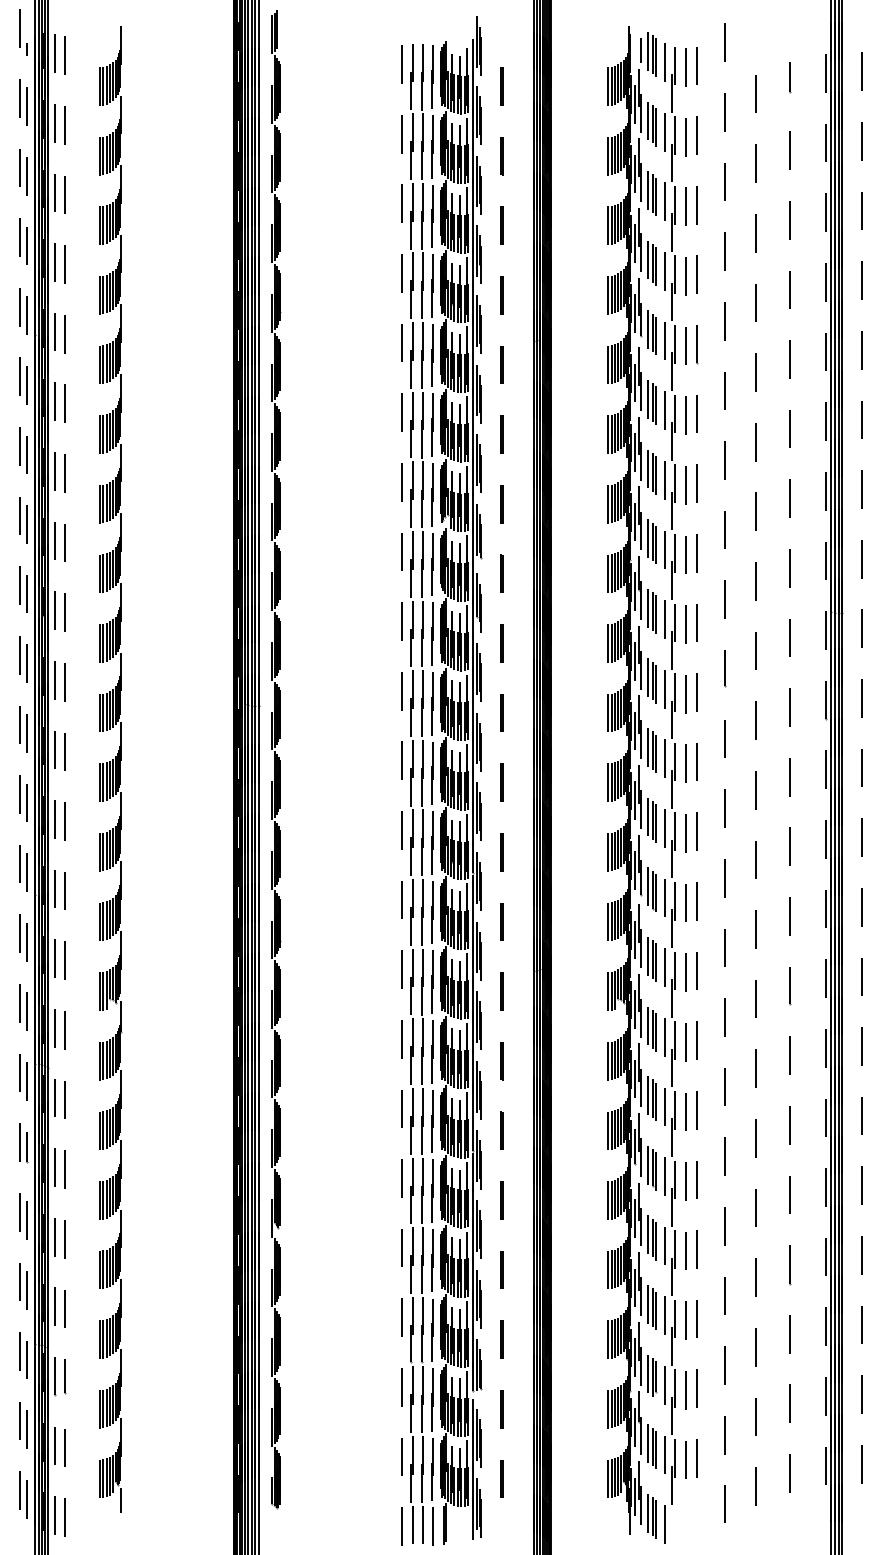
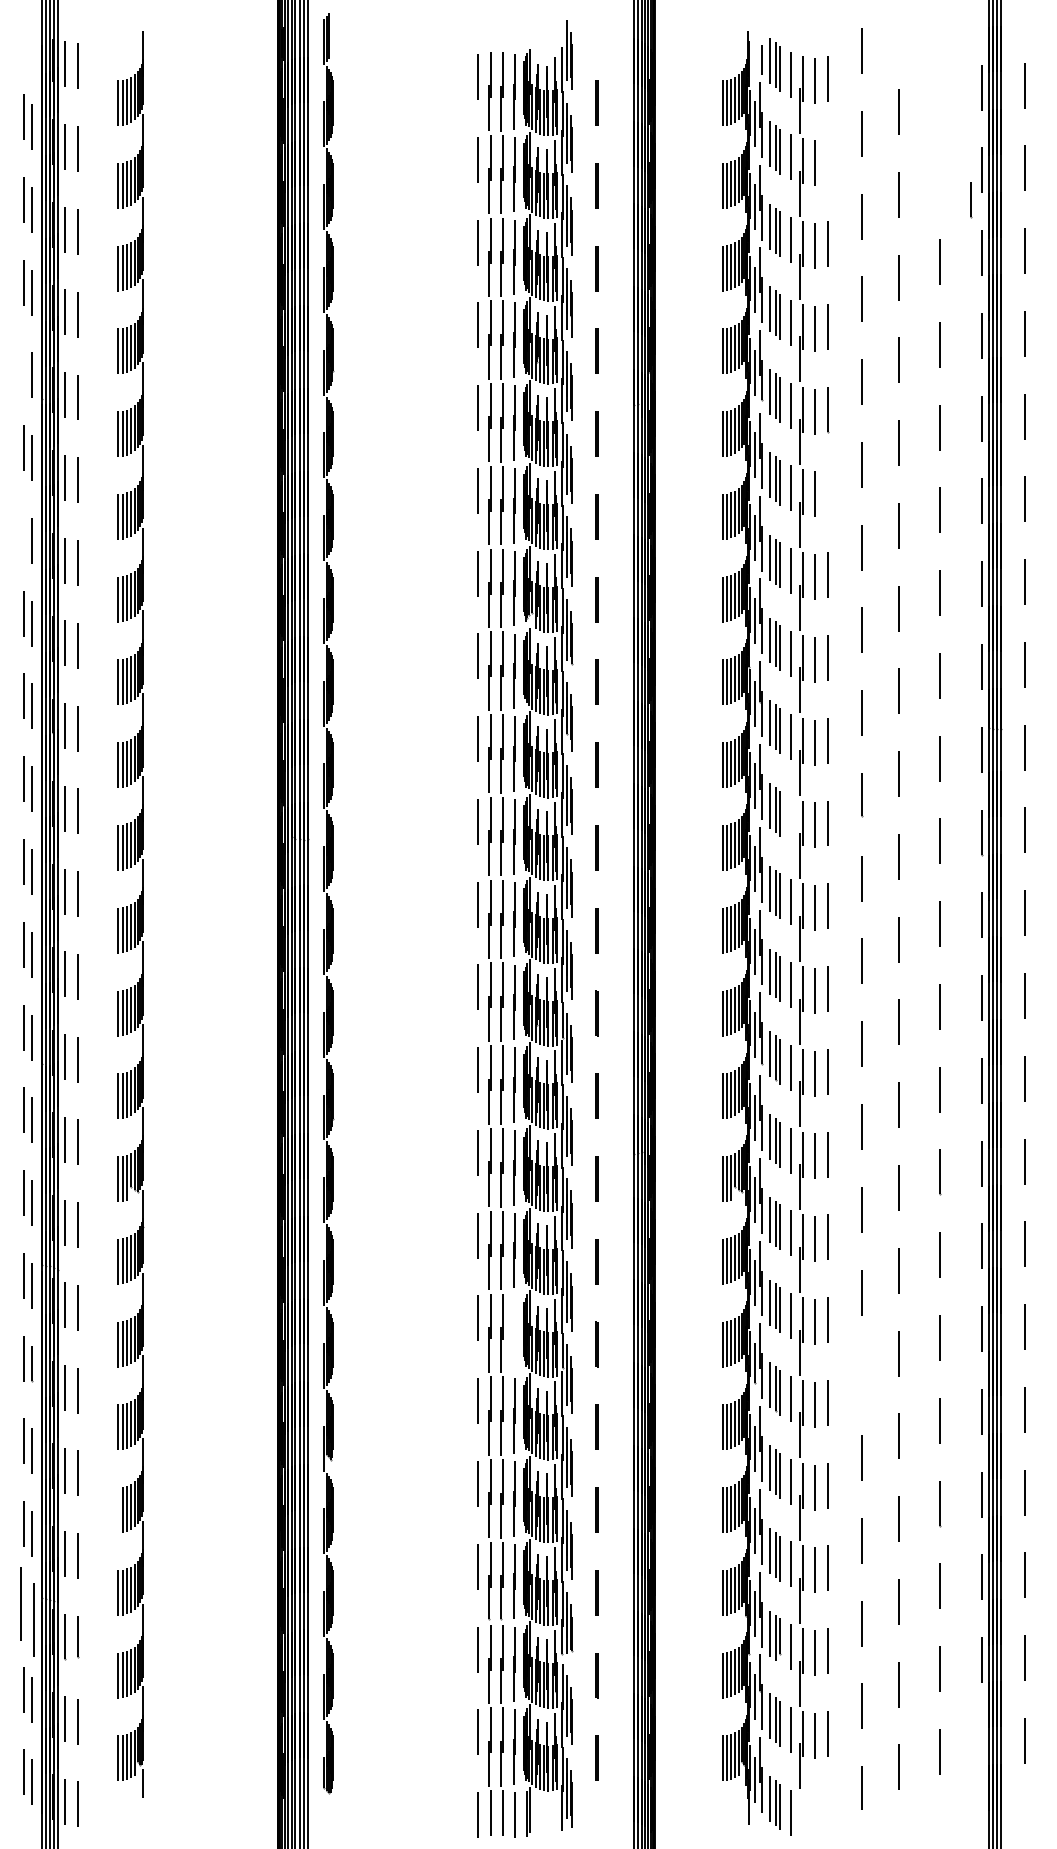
part: (23, 32) -> (27, 38), removed
line: (791, 77) -> (971, 200), moved
line: (696, 135) -> (828, 161), removed
line: (790, 150) -> (939, 179), removed
line: (19, 307) -> (23, 365), removed
line: (696, 414) -> (828, 492), removed
line: (19, 446) -> (23, 530), removed
line: (665, 689) -> (791, 819), removed
line: (432, 1121) -> (514, 1333), removed
line: (724, 1156) -> (861, 1375), removed
line: (99, 1270) -> (118, 1510), removed
part: (23, 1355) -> (27, 1611), size x1.6
line: (825, 1465) -> (981, 1742), removed

